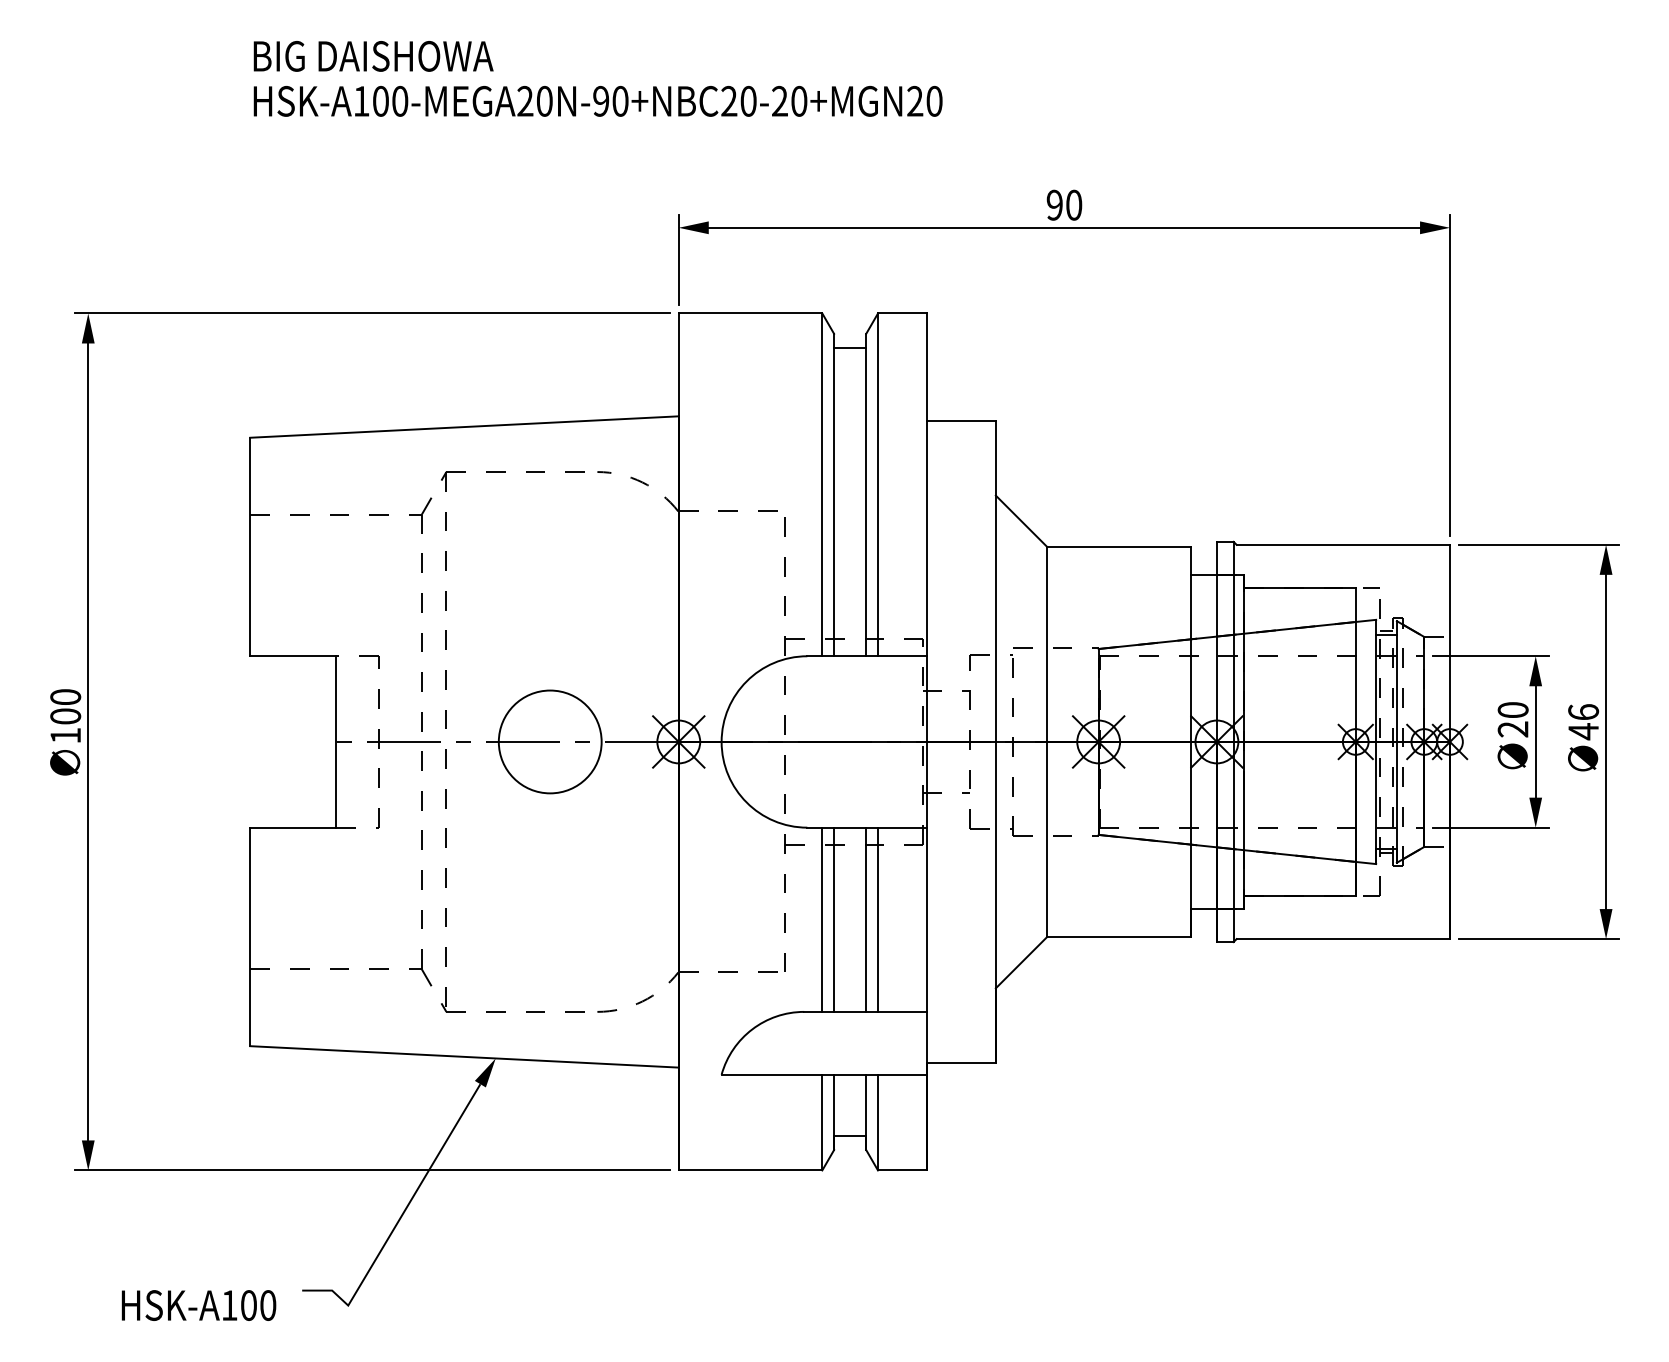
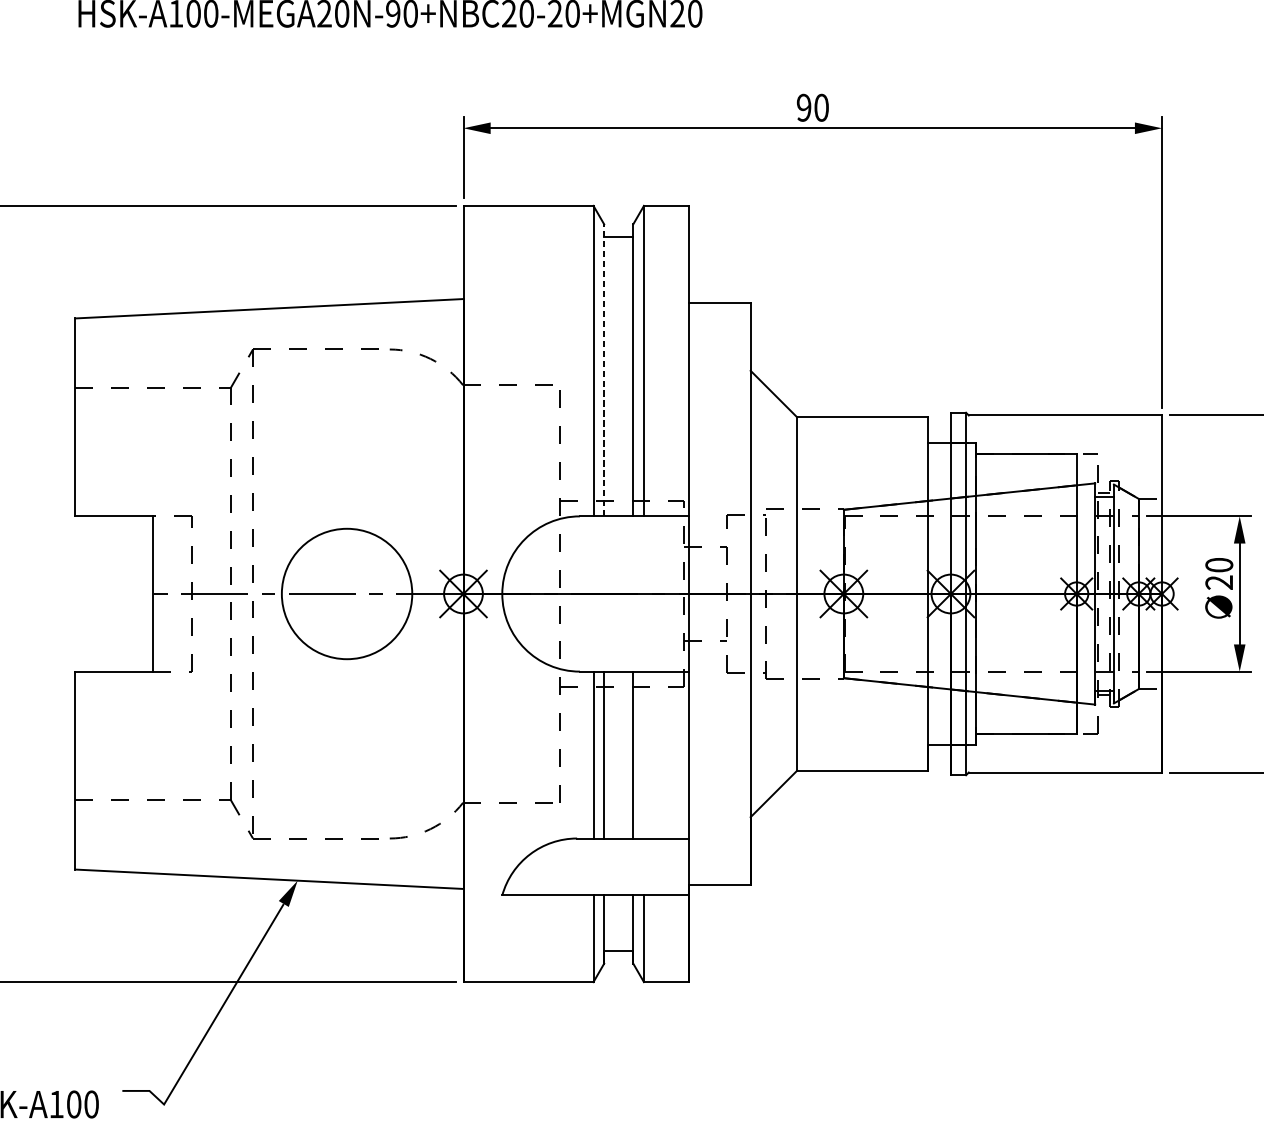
line: (834, 494) -> (604, 369), solid -> dashed
circle: (549, 741) -> (346, 593), size x1.4
line: (878, 919) -> (644, 754), removed

